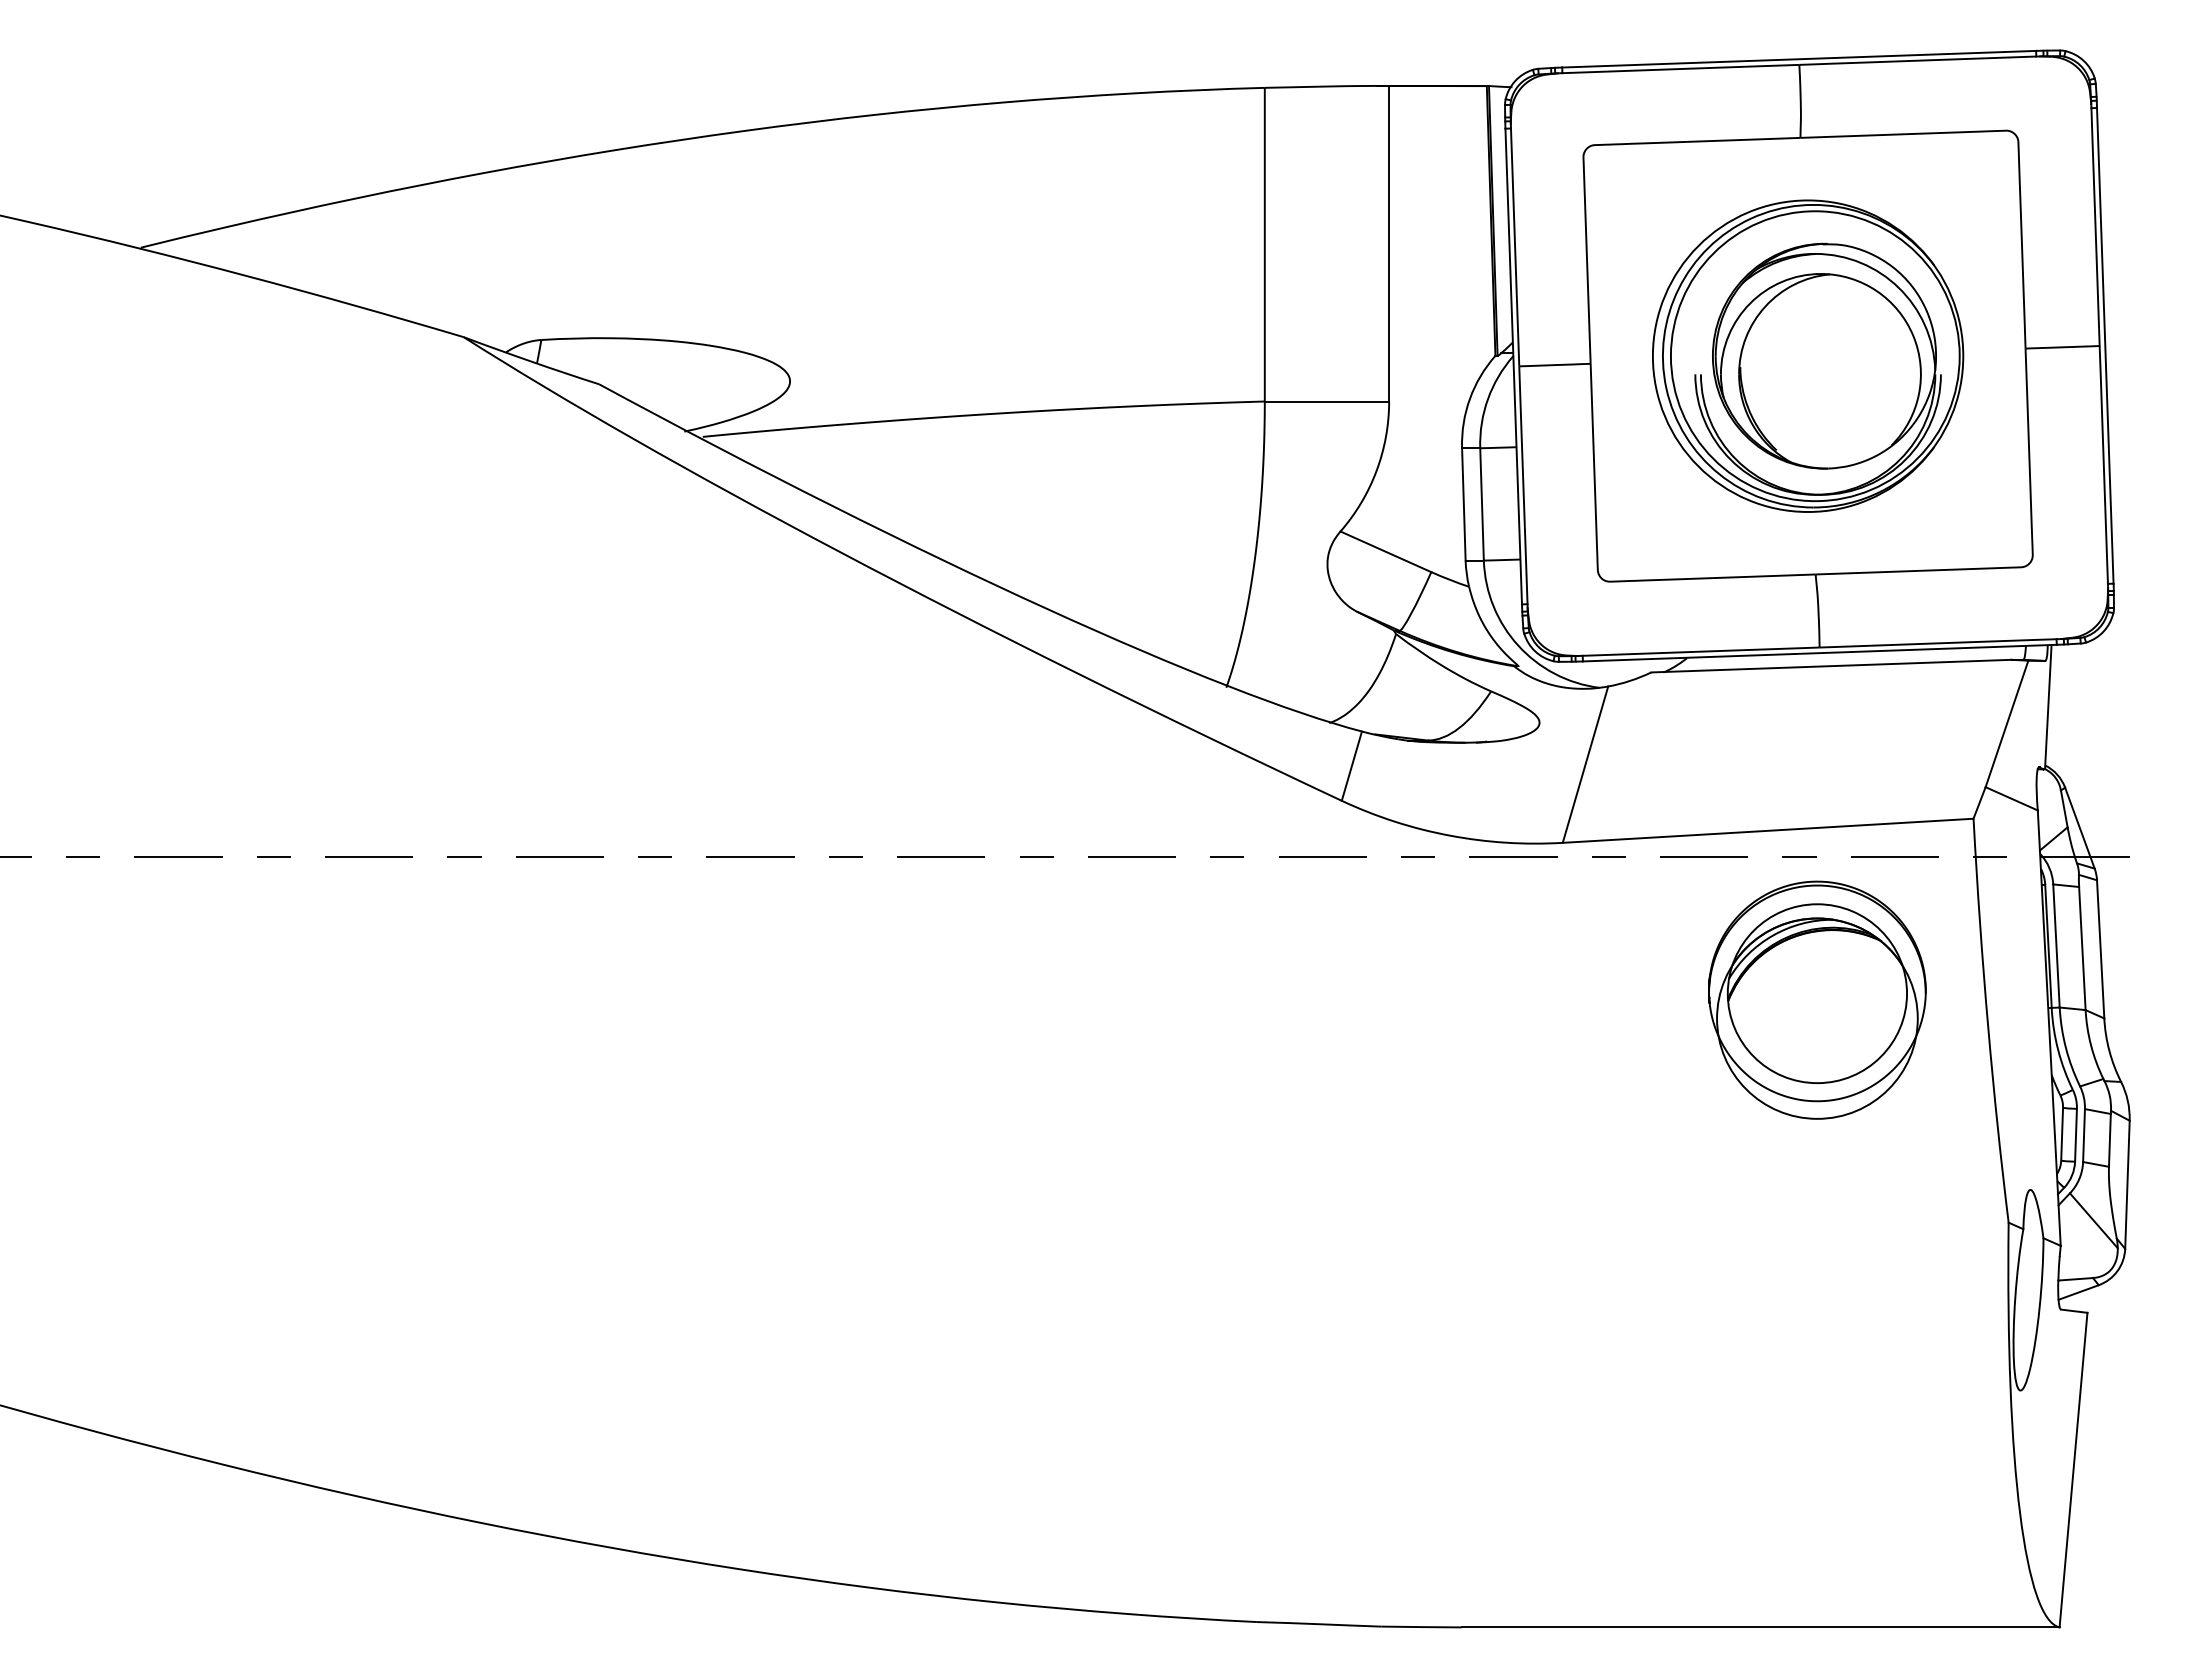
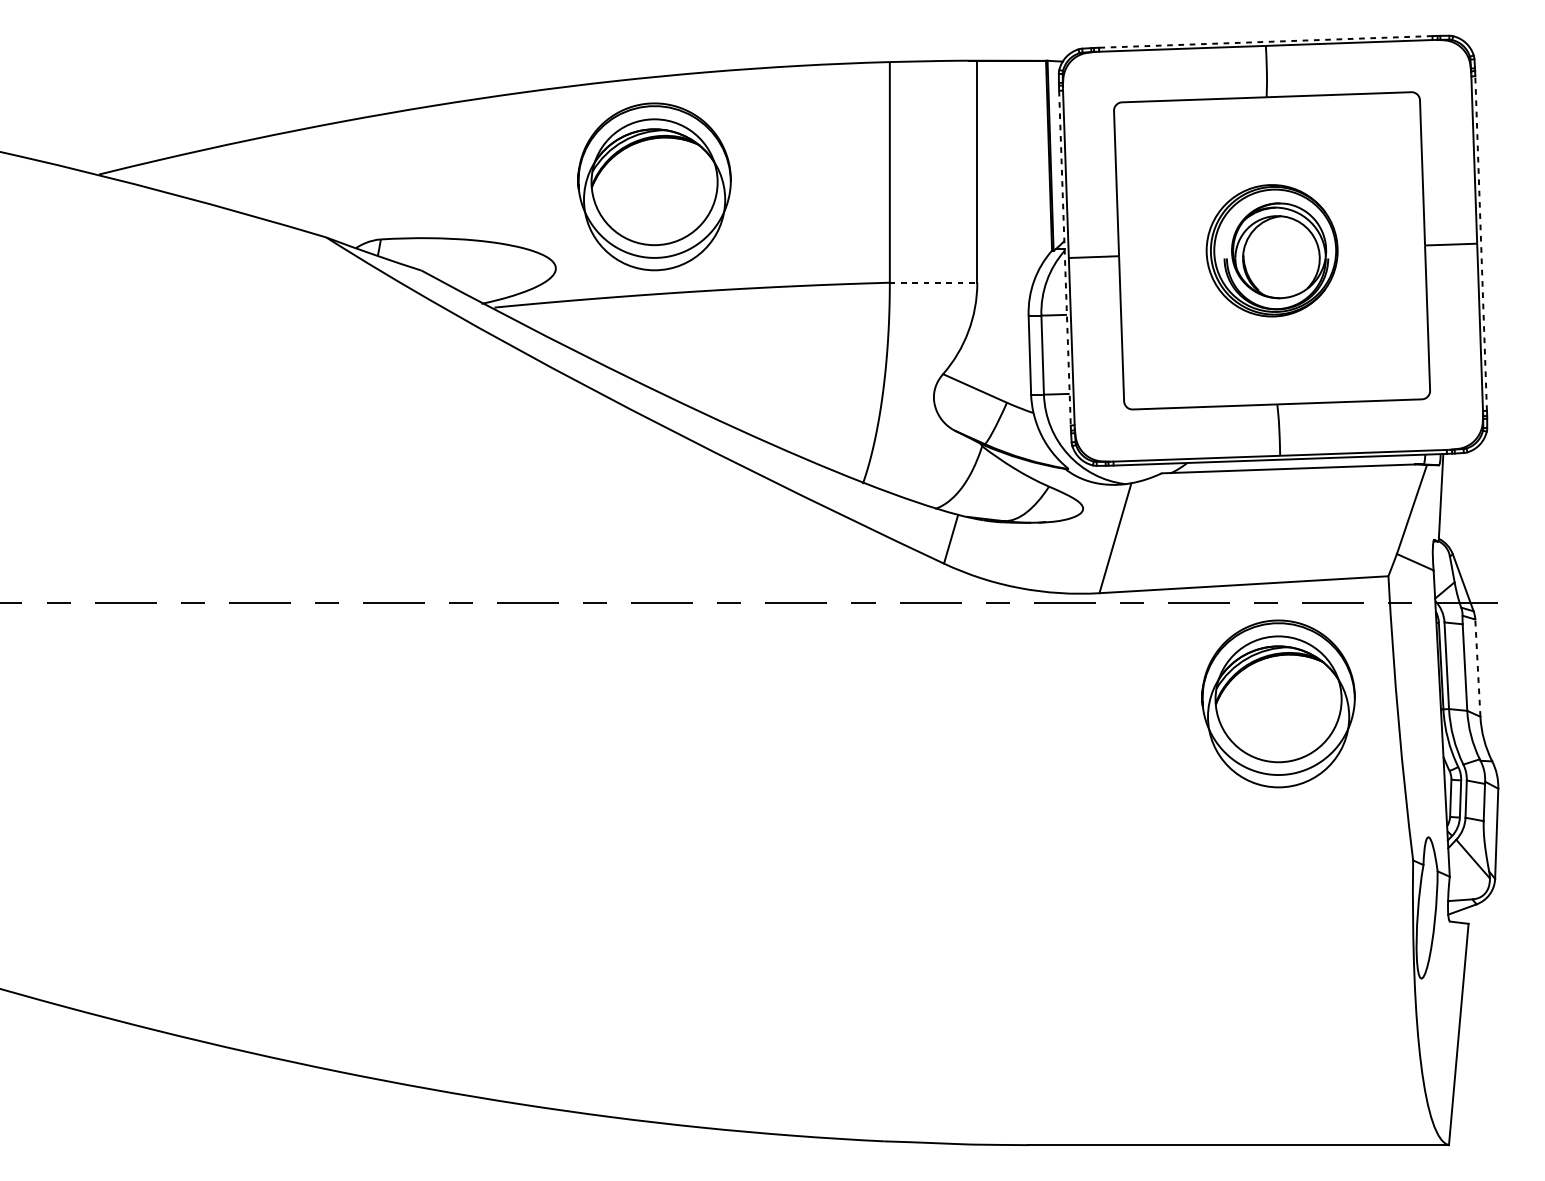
line: (1798, 59) -> (1265, 42), solid -> dashed
part: (930, 264) -> (654, 186), added
line: (2105, 345) -> (1481, 243), solid -> dashed
part: (1808, 355) -> (1272, 250), size x0.6
line: (1513, 366) -> (1064, 258), solid -> dashed
line: (1327, 401) -> (933, 282), solid -> dashed
line: (2100, 948) -> (1477, 667), solid -> dashed

